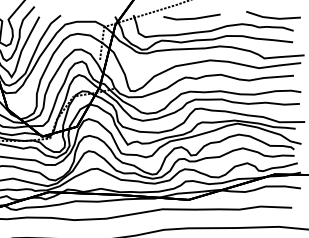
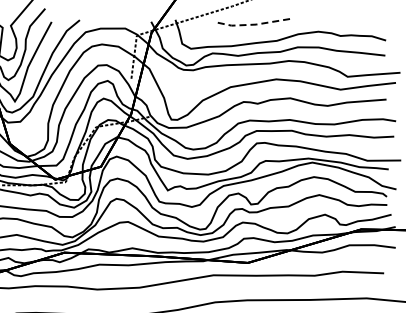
line: (272, 17) -> (358, 22), removed
line: (192, 18) -> (252, 24), solid -> dashed

